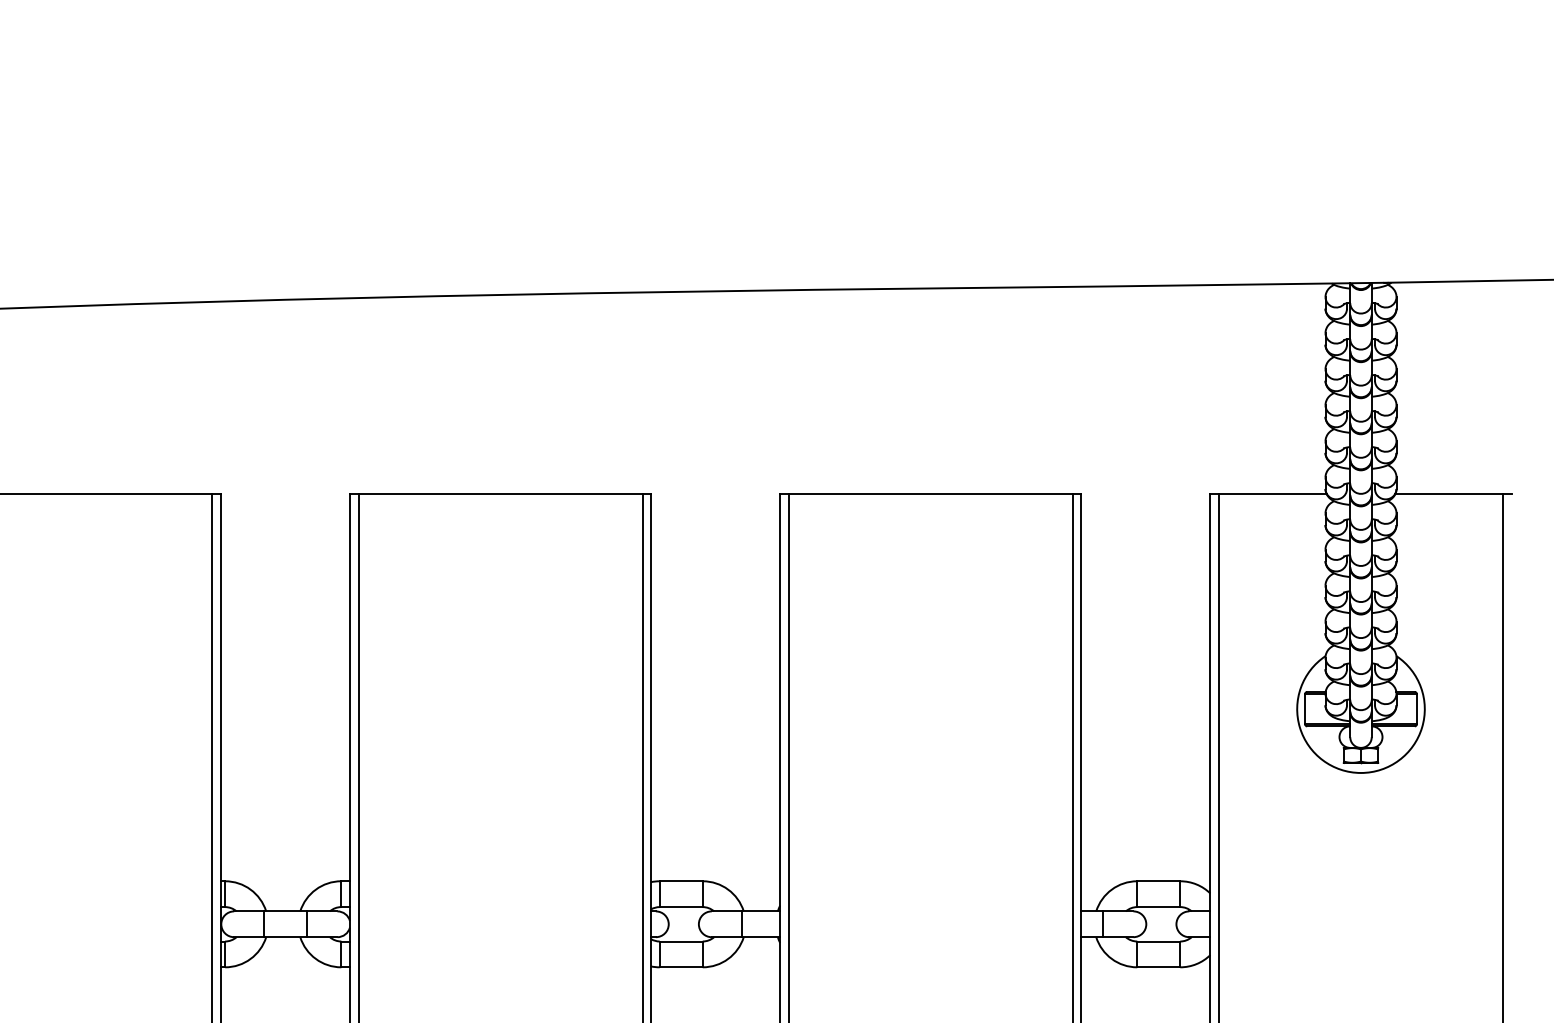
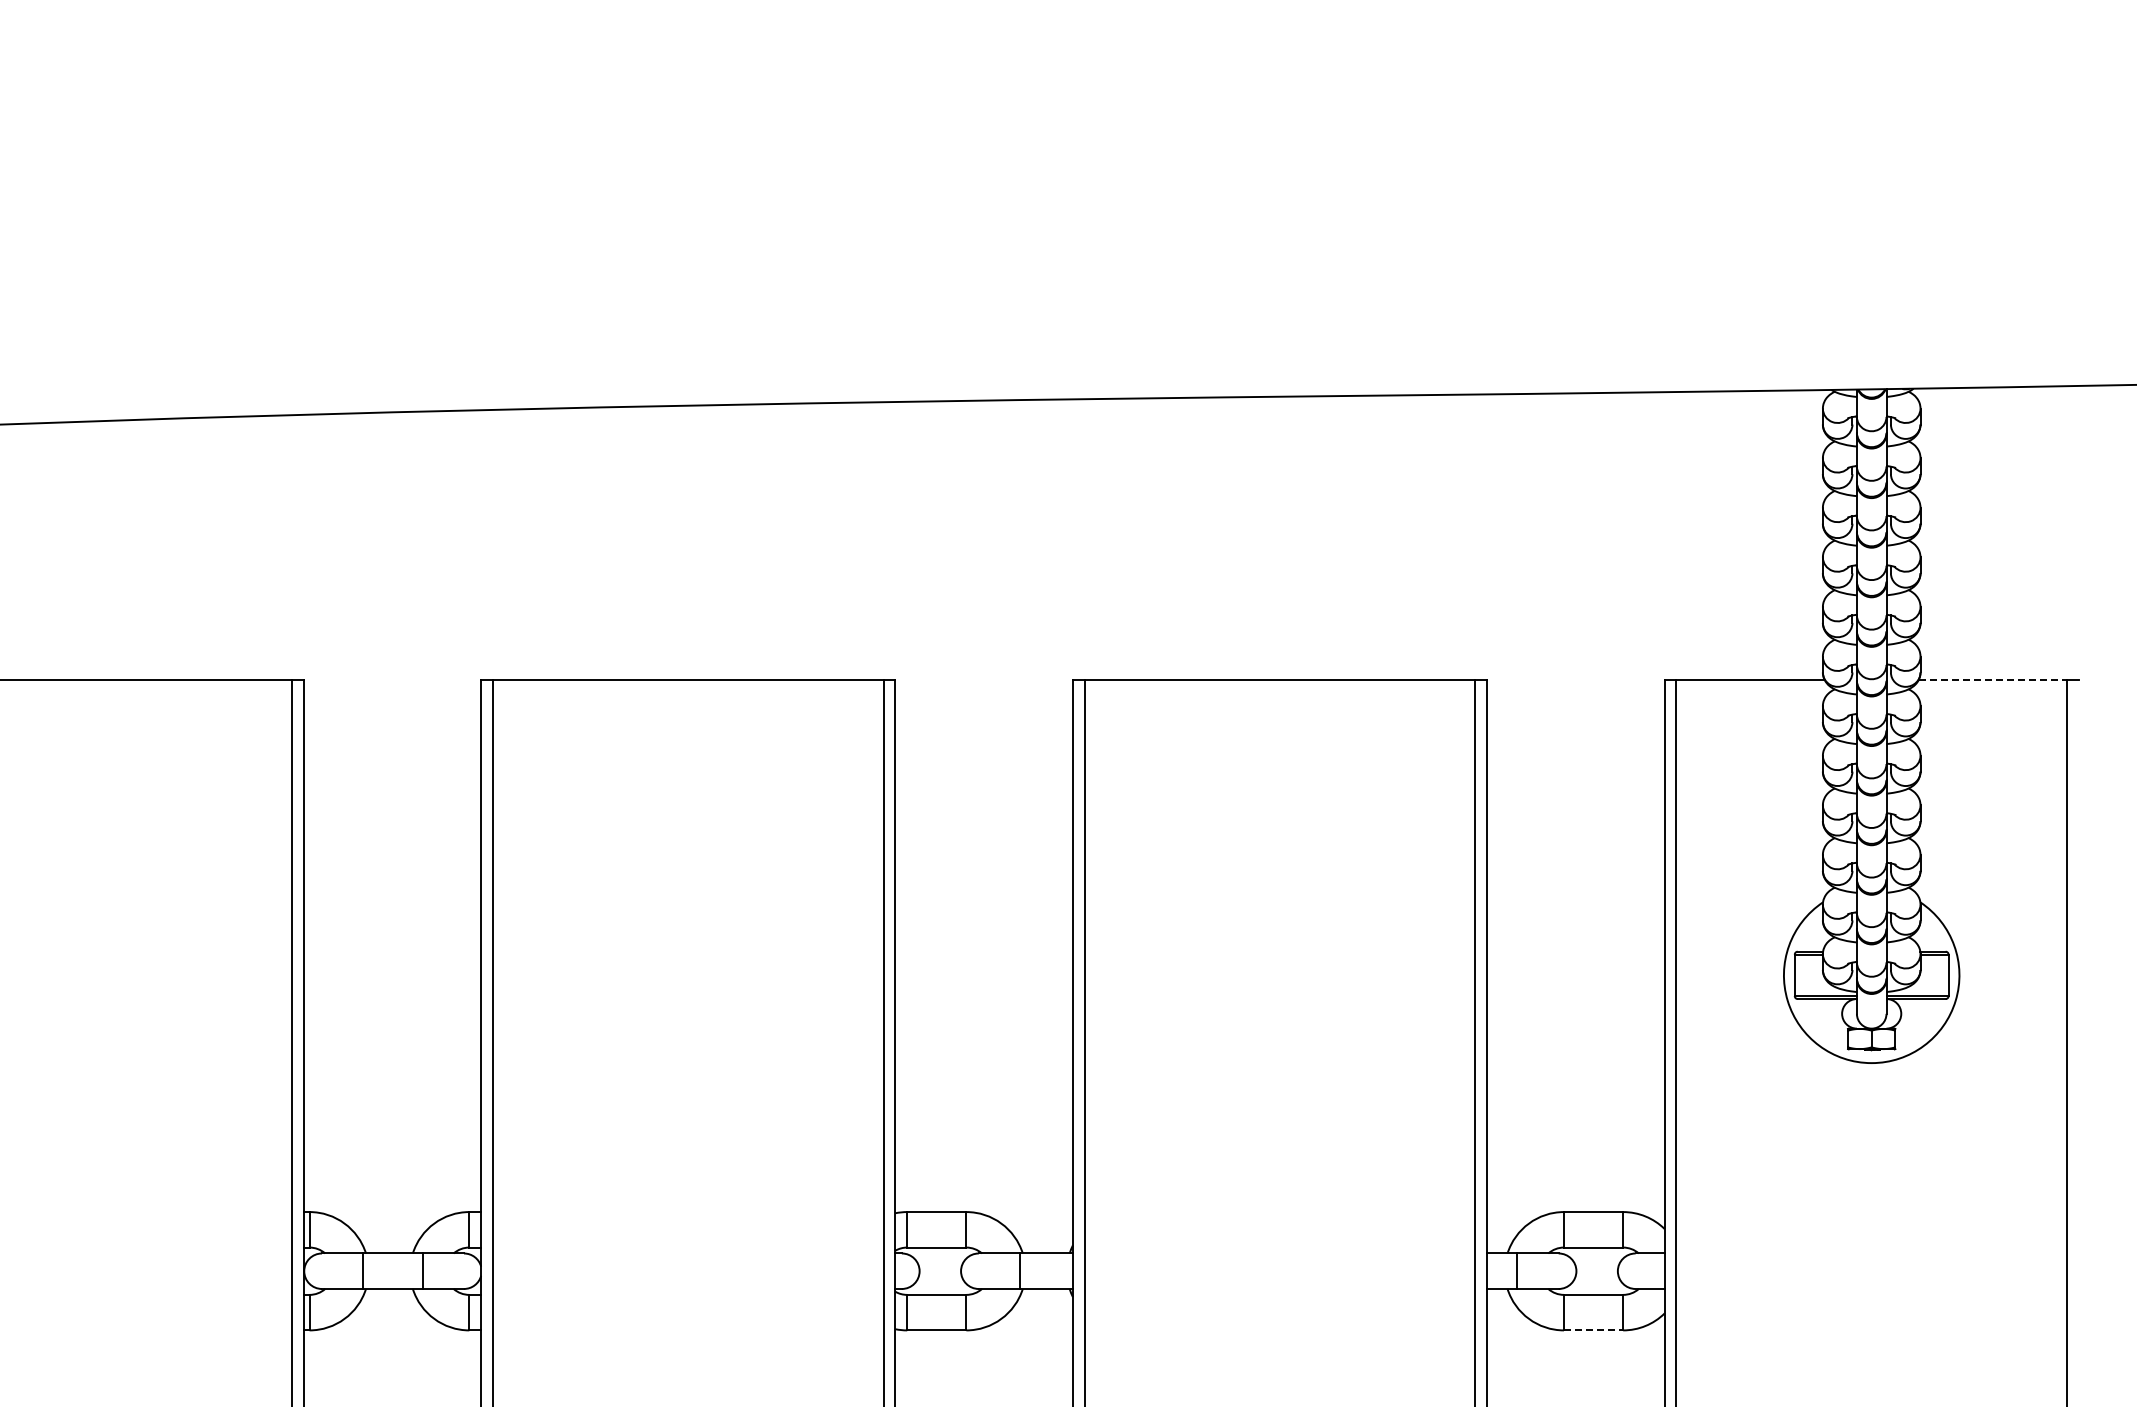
line: (1448, 494) -> (1992, 679), solid -> dashed
line: (1158, 967) -> (1593, 1330), solid -> dashed

